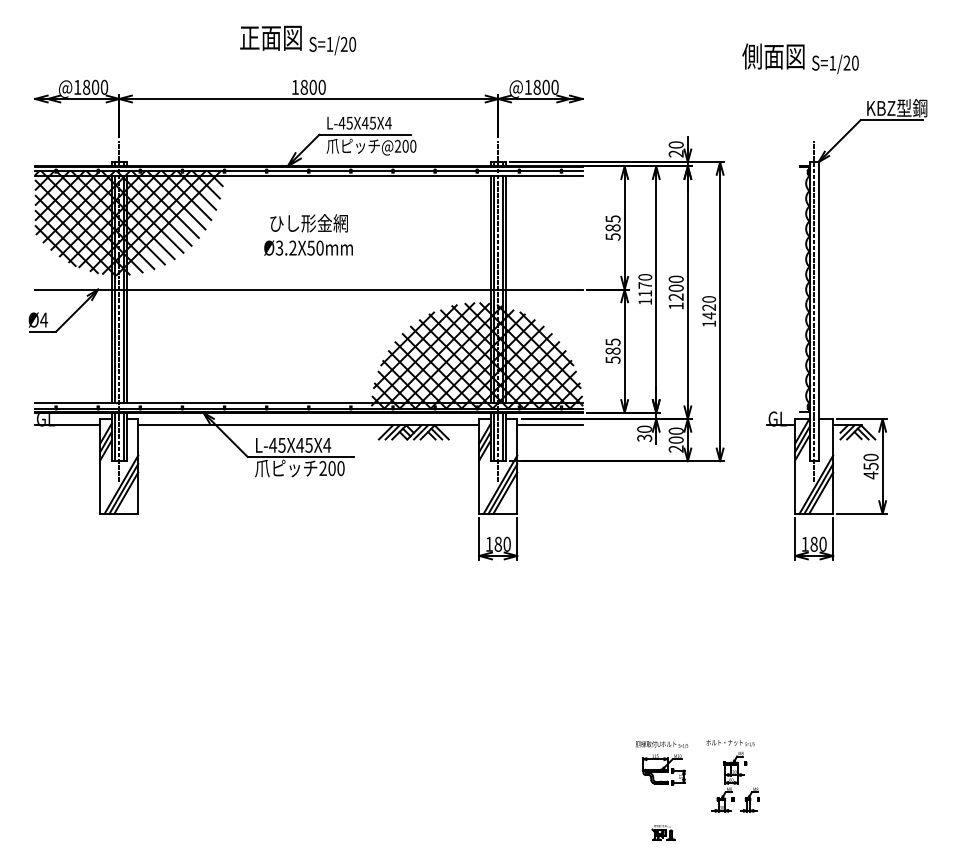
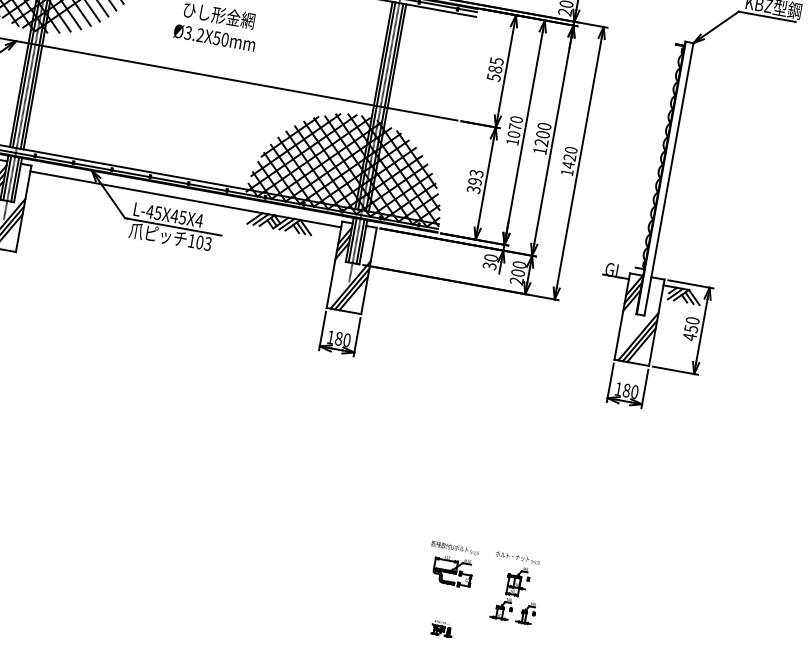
text: (645, 293) -> (514, 134), 1170 -> 1070
line: (814, 311) -> (665, 178), removed
text: (612, 350) -> (474, 180), 585 -> 393
line: (549, 425) -> (405, 238), removed
text: (331, 468) -> (199, 242), 200 -> 103

